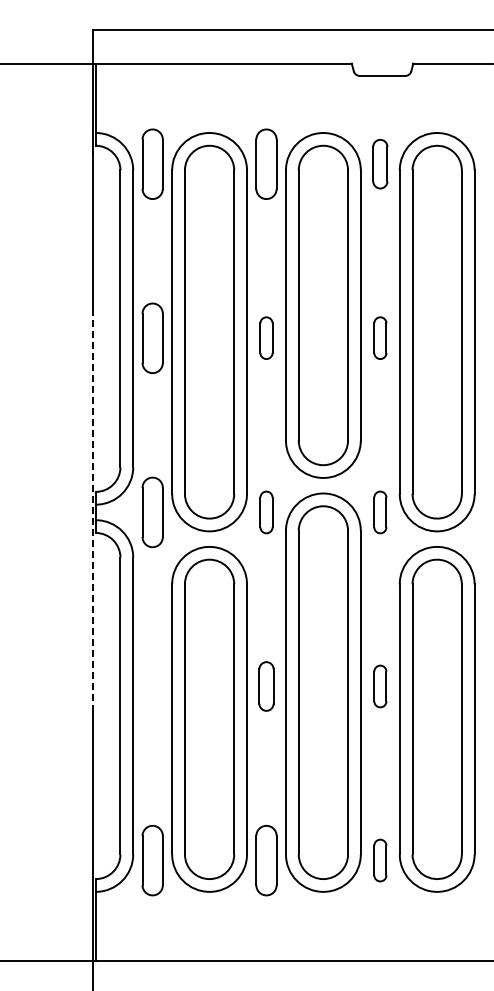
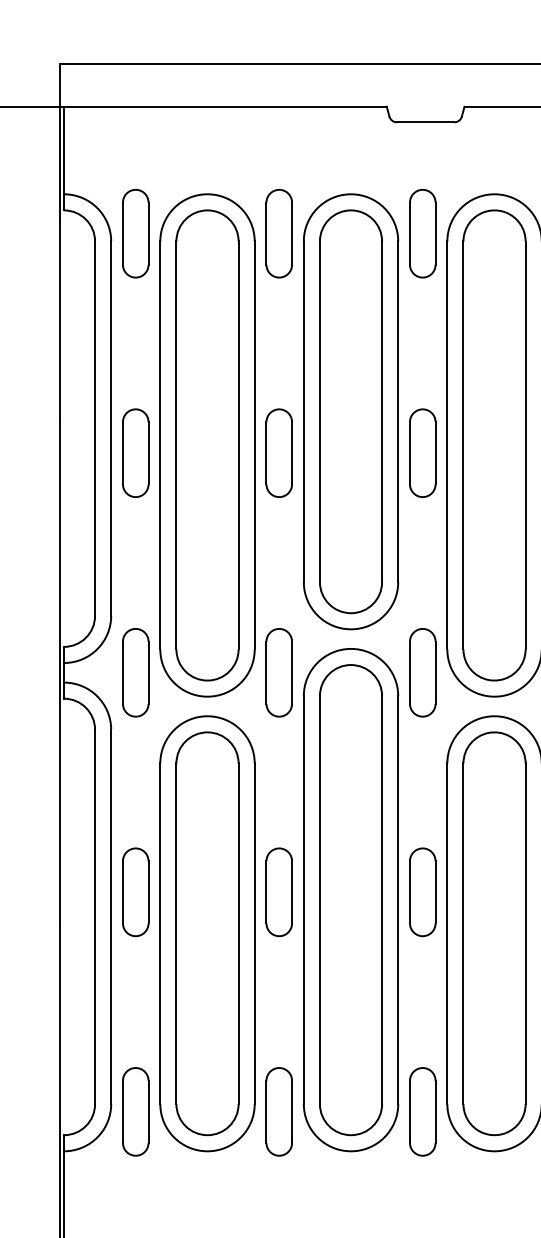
part: (380, 163) -> (423, 232), size x1.43
part: (266, 337) -> (279, 452), size x1.67
part: (380, 337) -> (423, 452), size x1.67
line: (92, 511) -> (59, 671), dashed -> solid
part: (266, 512) -> (279, 672), size x1.67
part: (380, 512) -> (423, 672), size x1.67
part: (152, 686) -> (135, 892), added
part: (266, 686) -> (279, 892), size x1.43
part: (380, 686) -> (423, 892), size x1.67
part: (380, 860) -> (423, 1111), size x1.67

